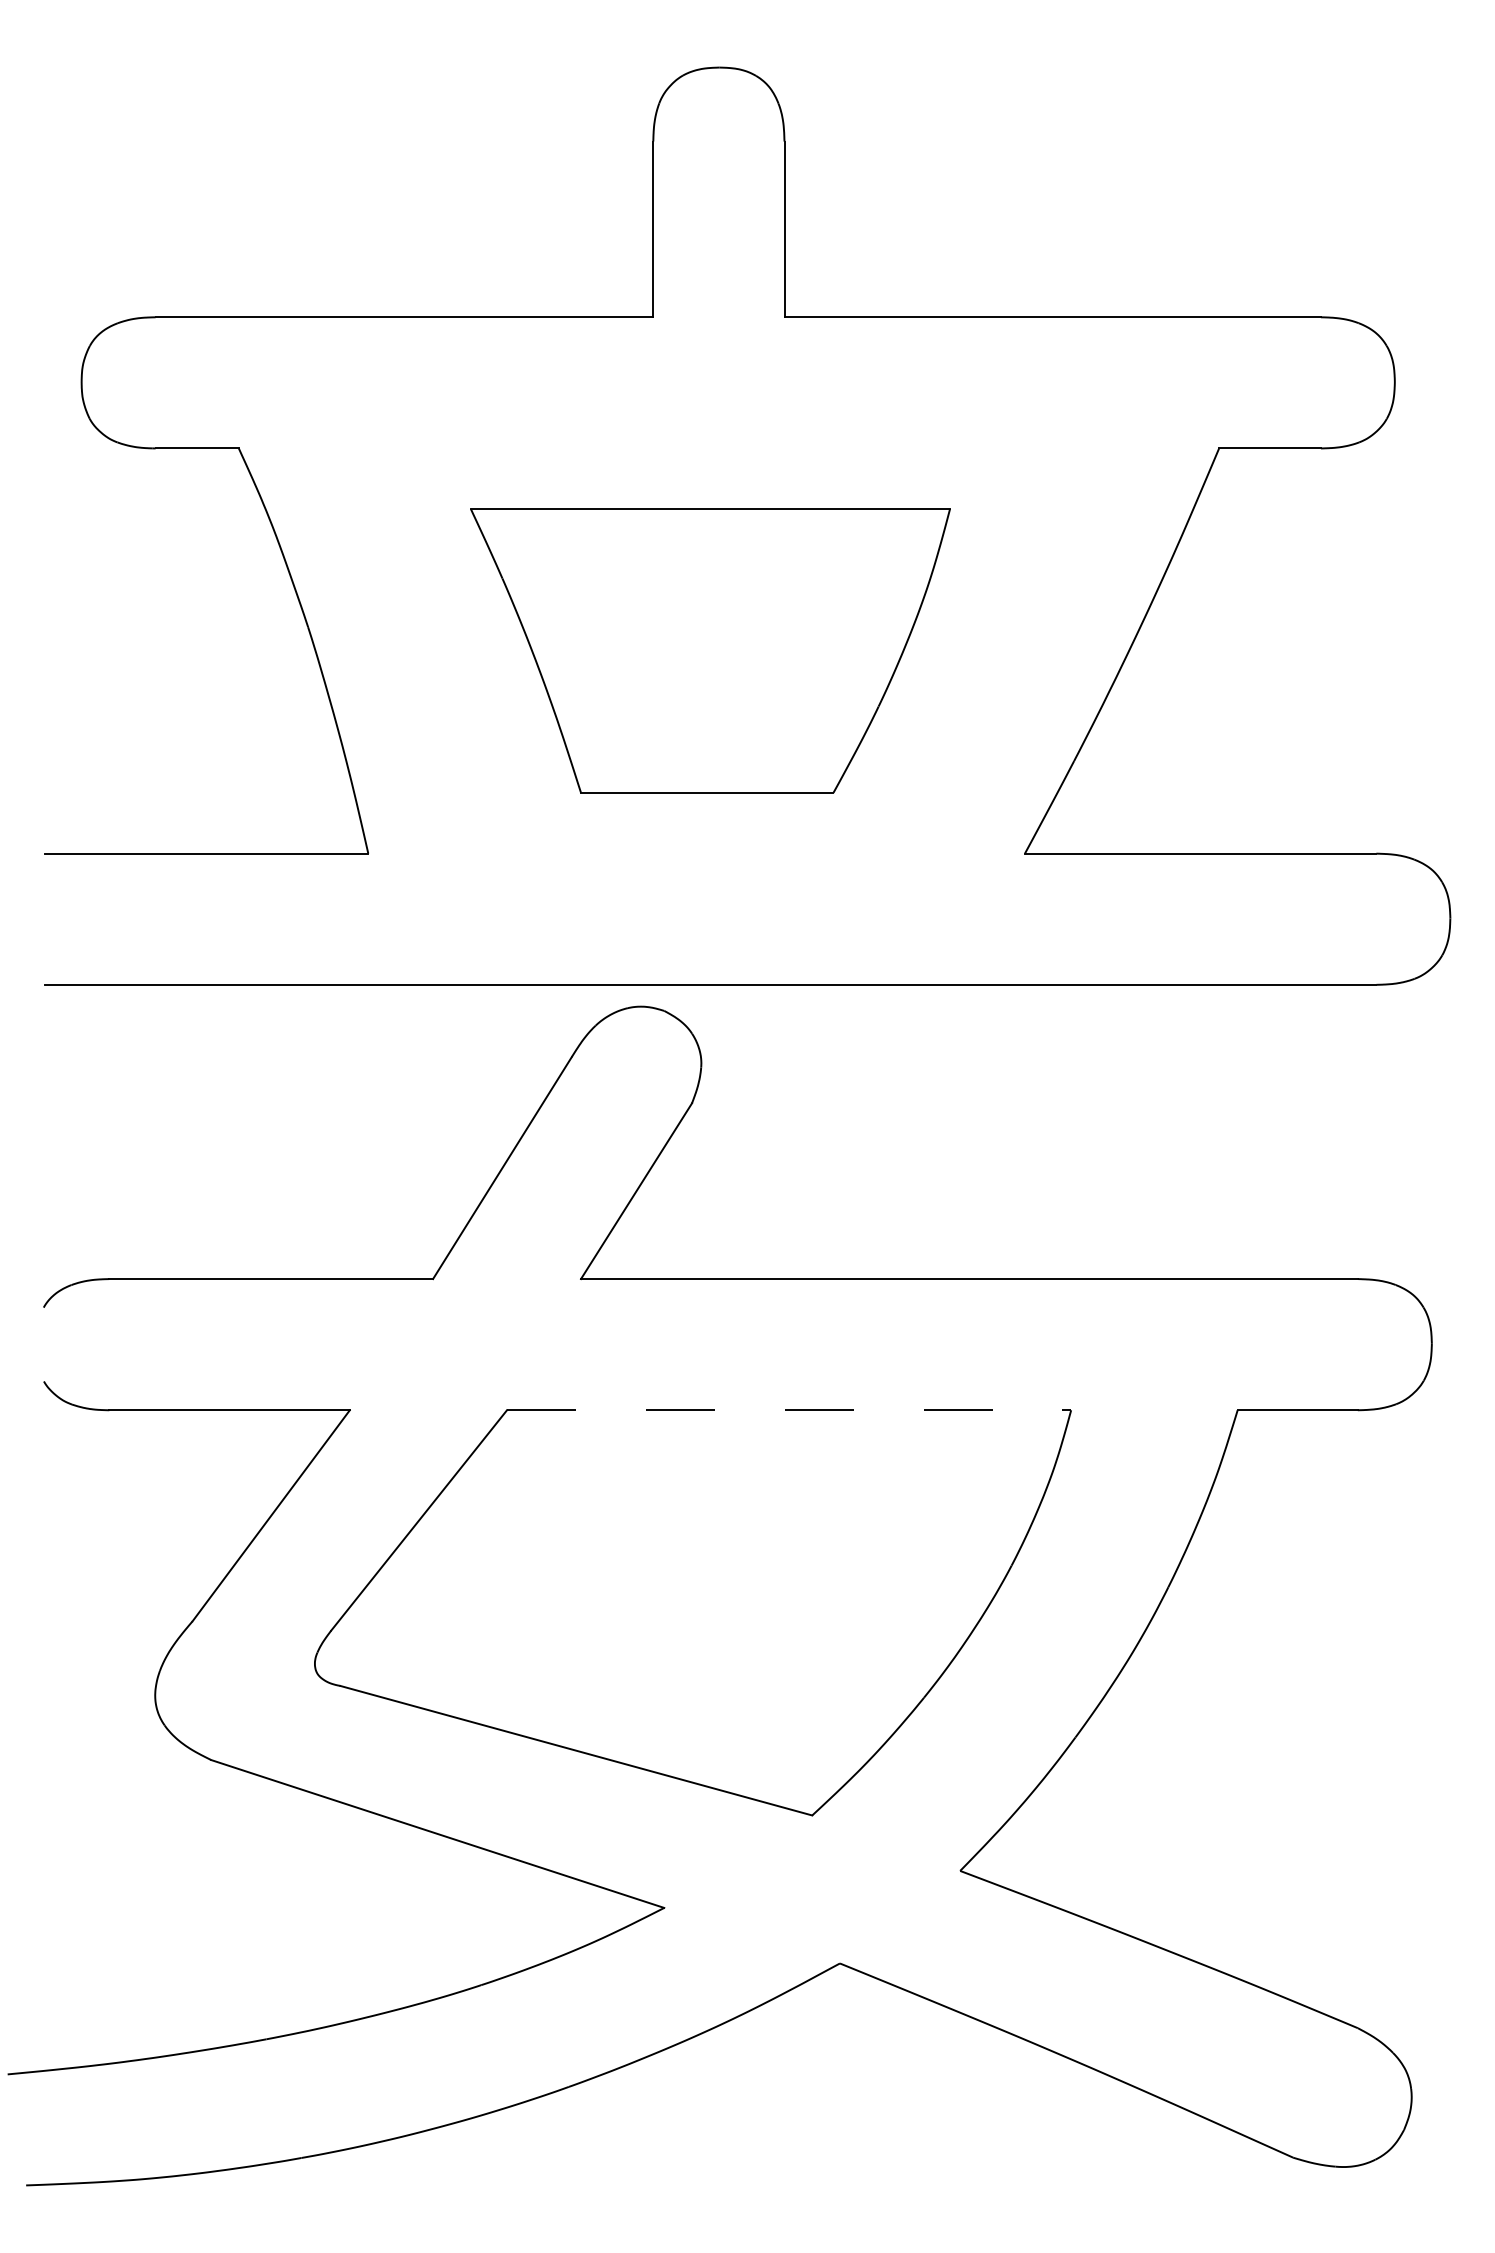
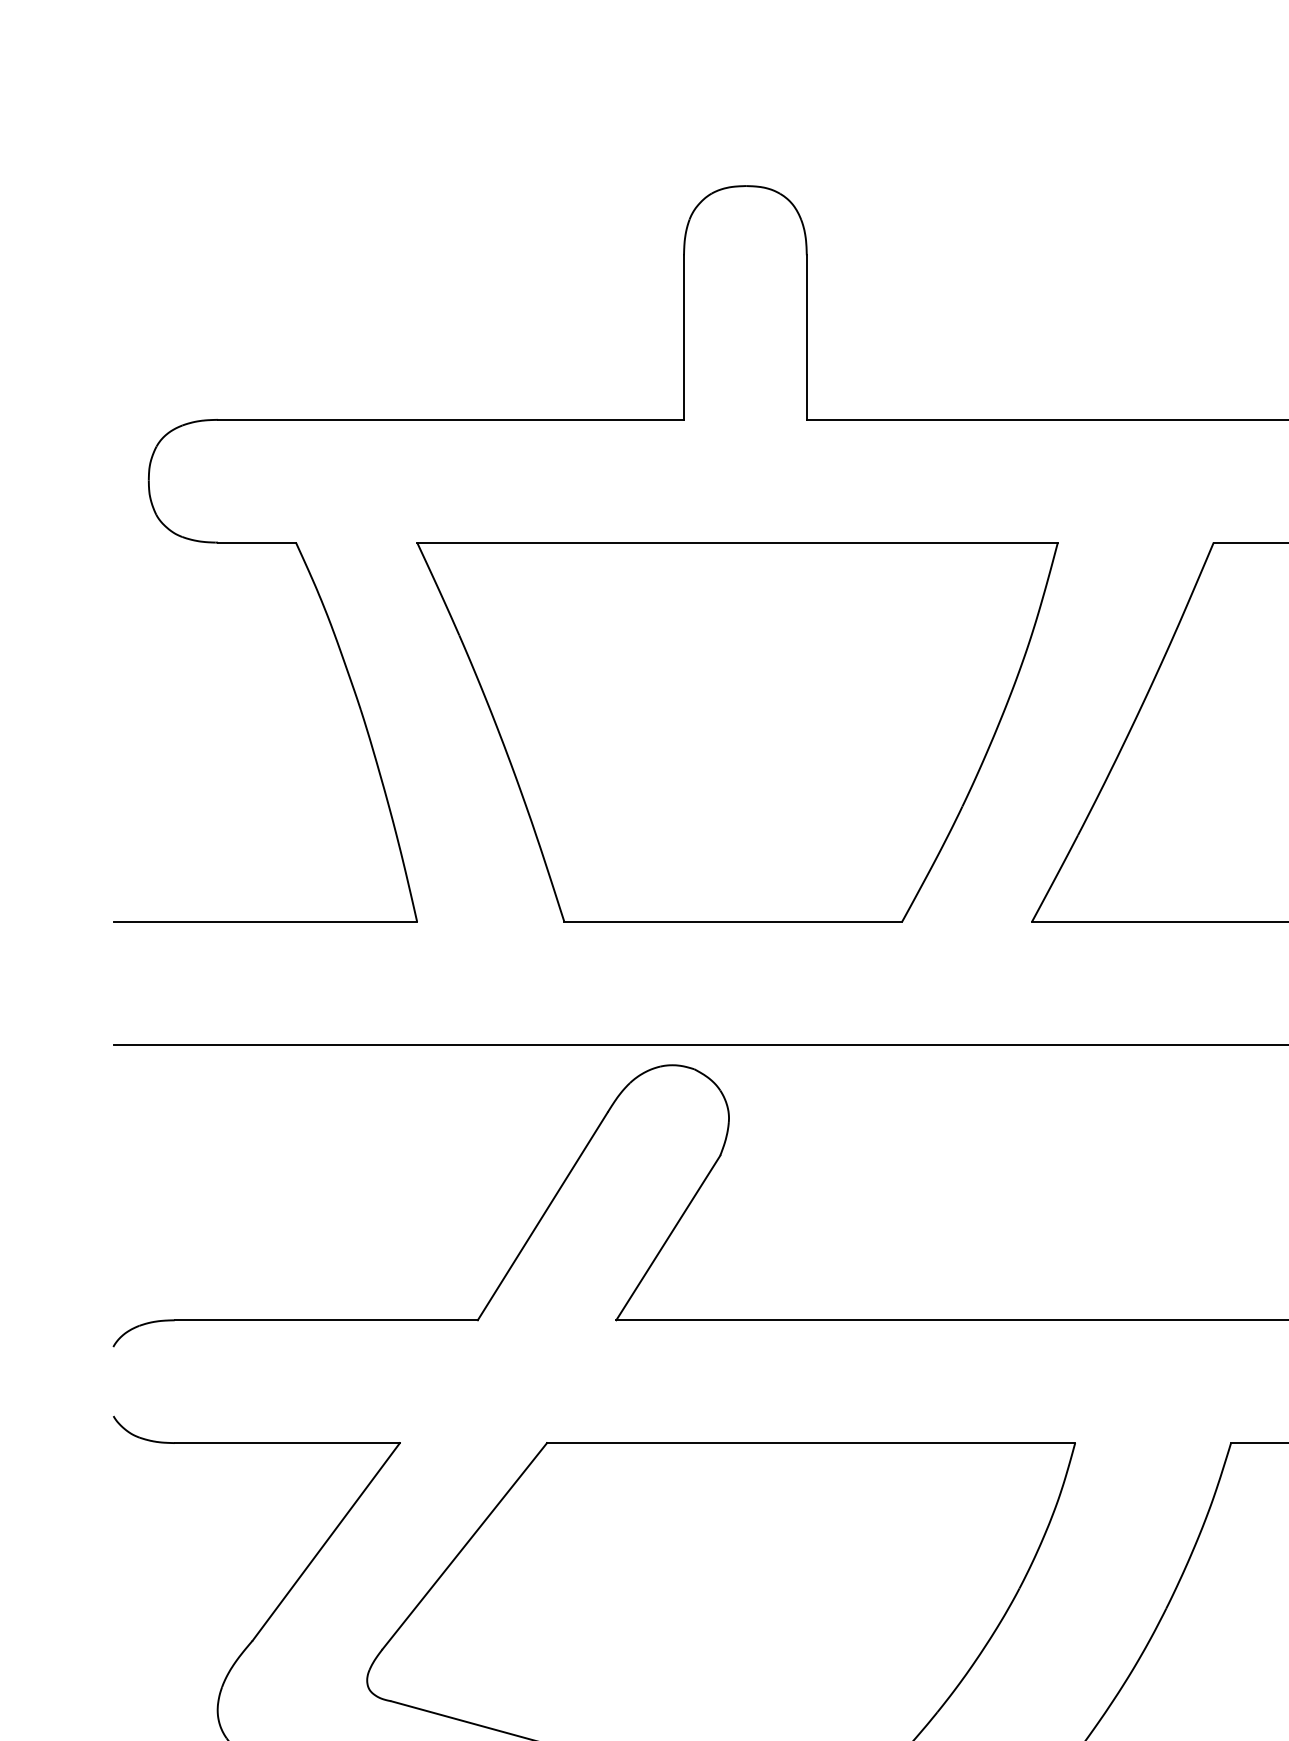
part: (710, 650) -> (737, 731), size x1.43
line: (789, 1410) -> (811, 1443), dashed -> solid

